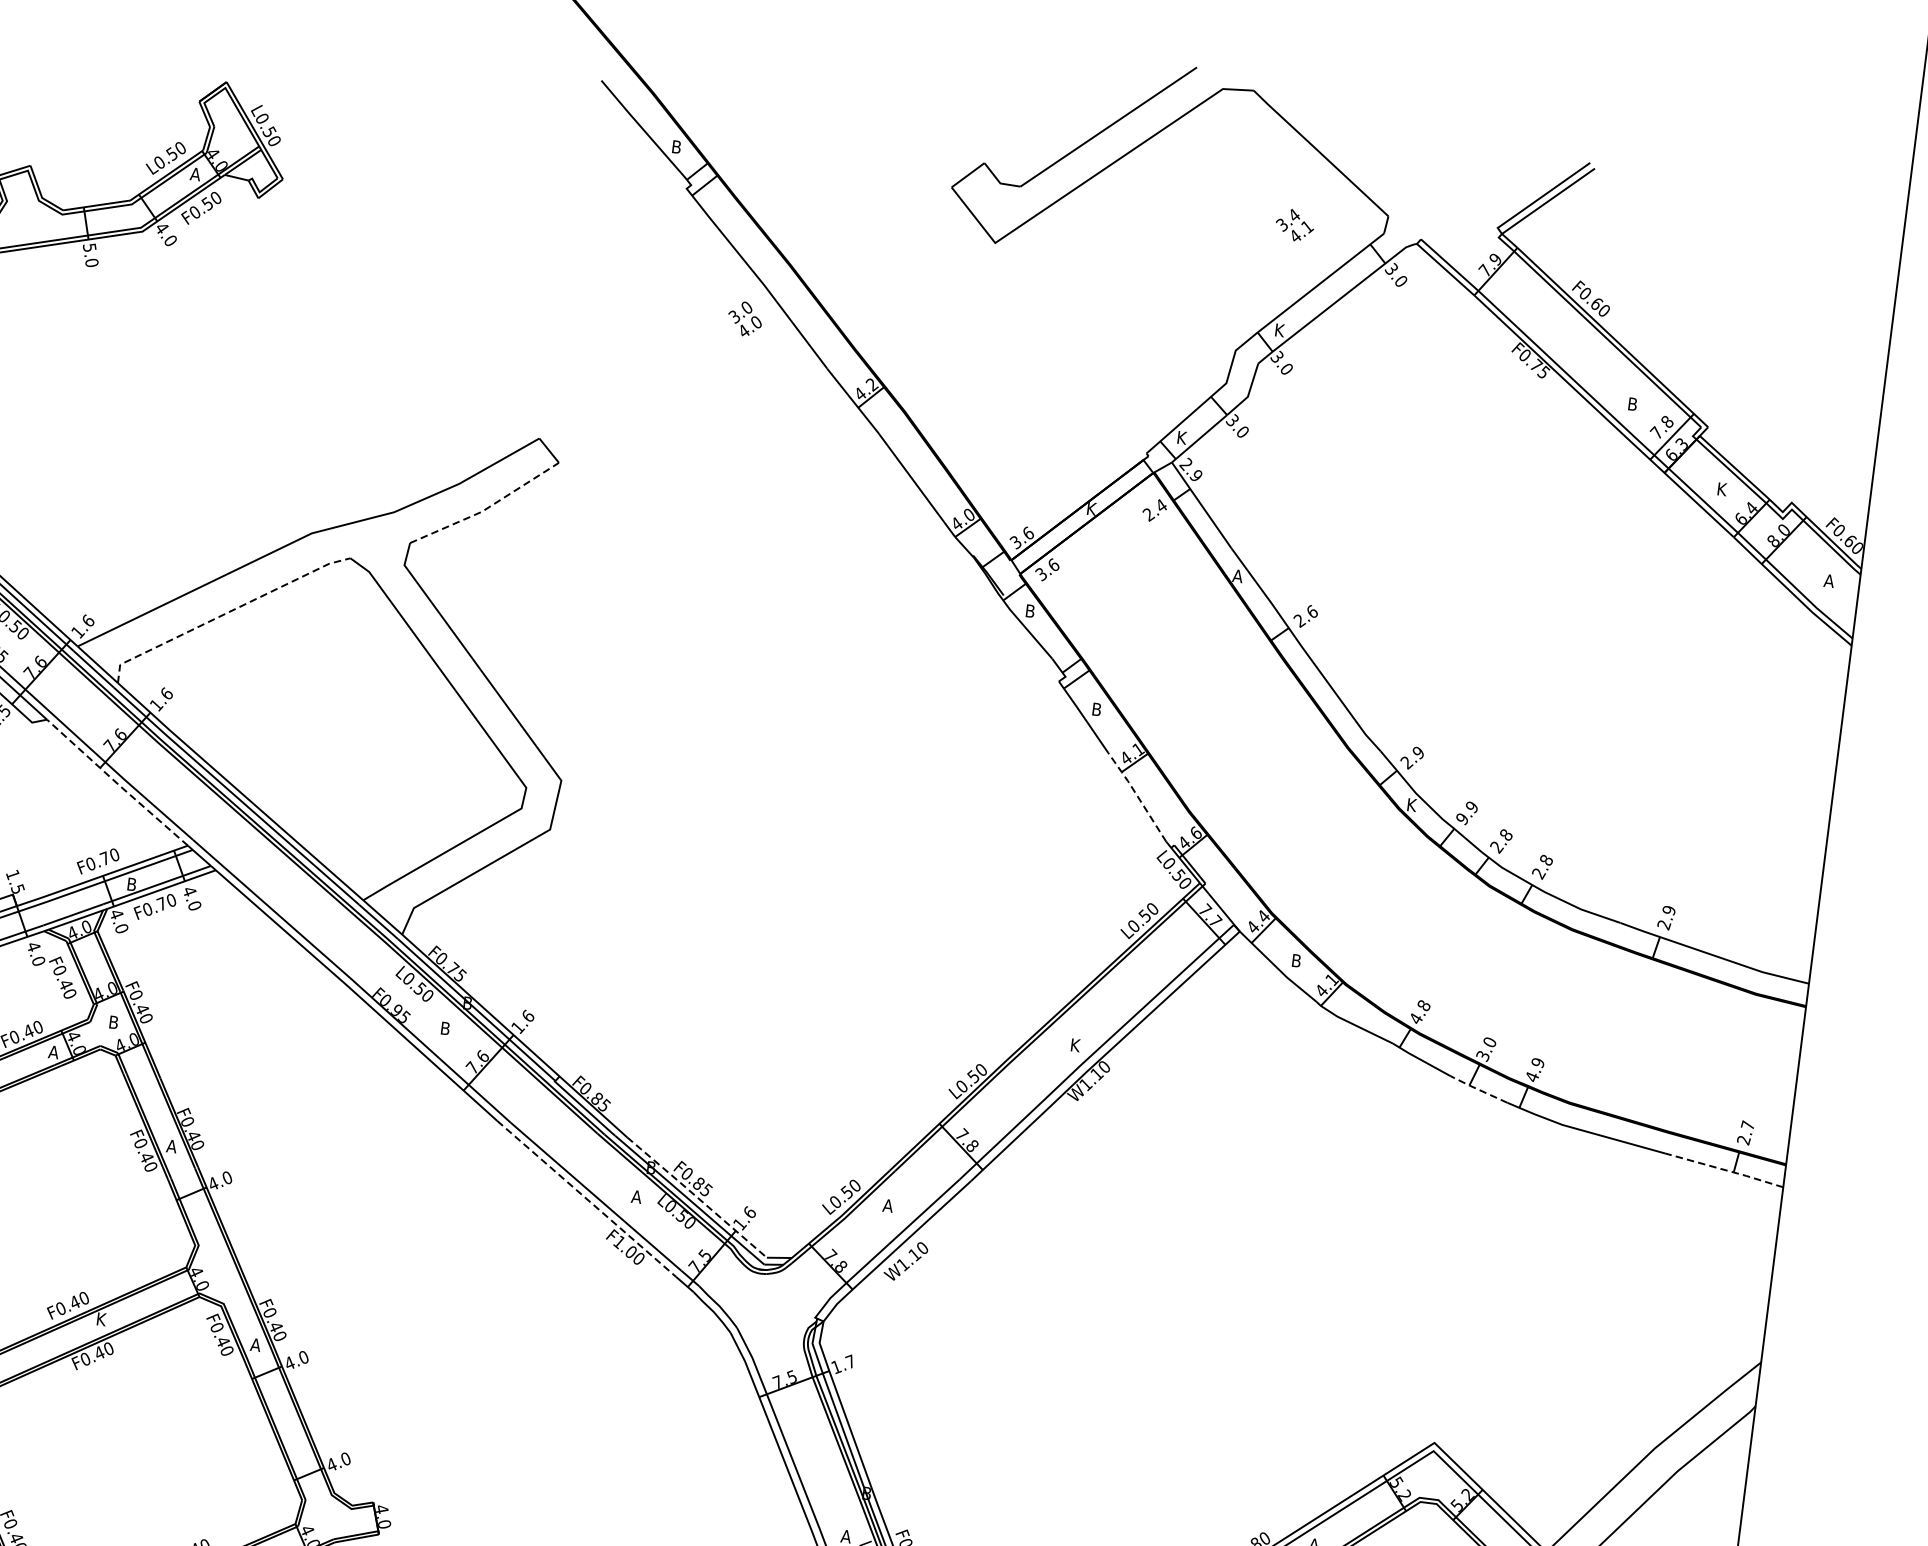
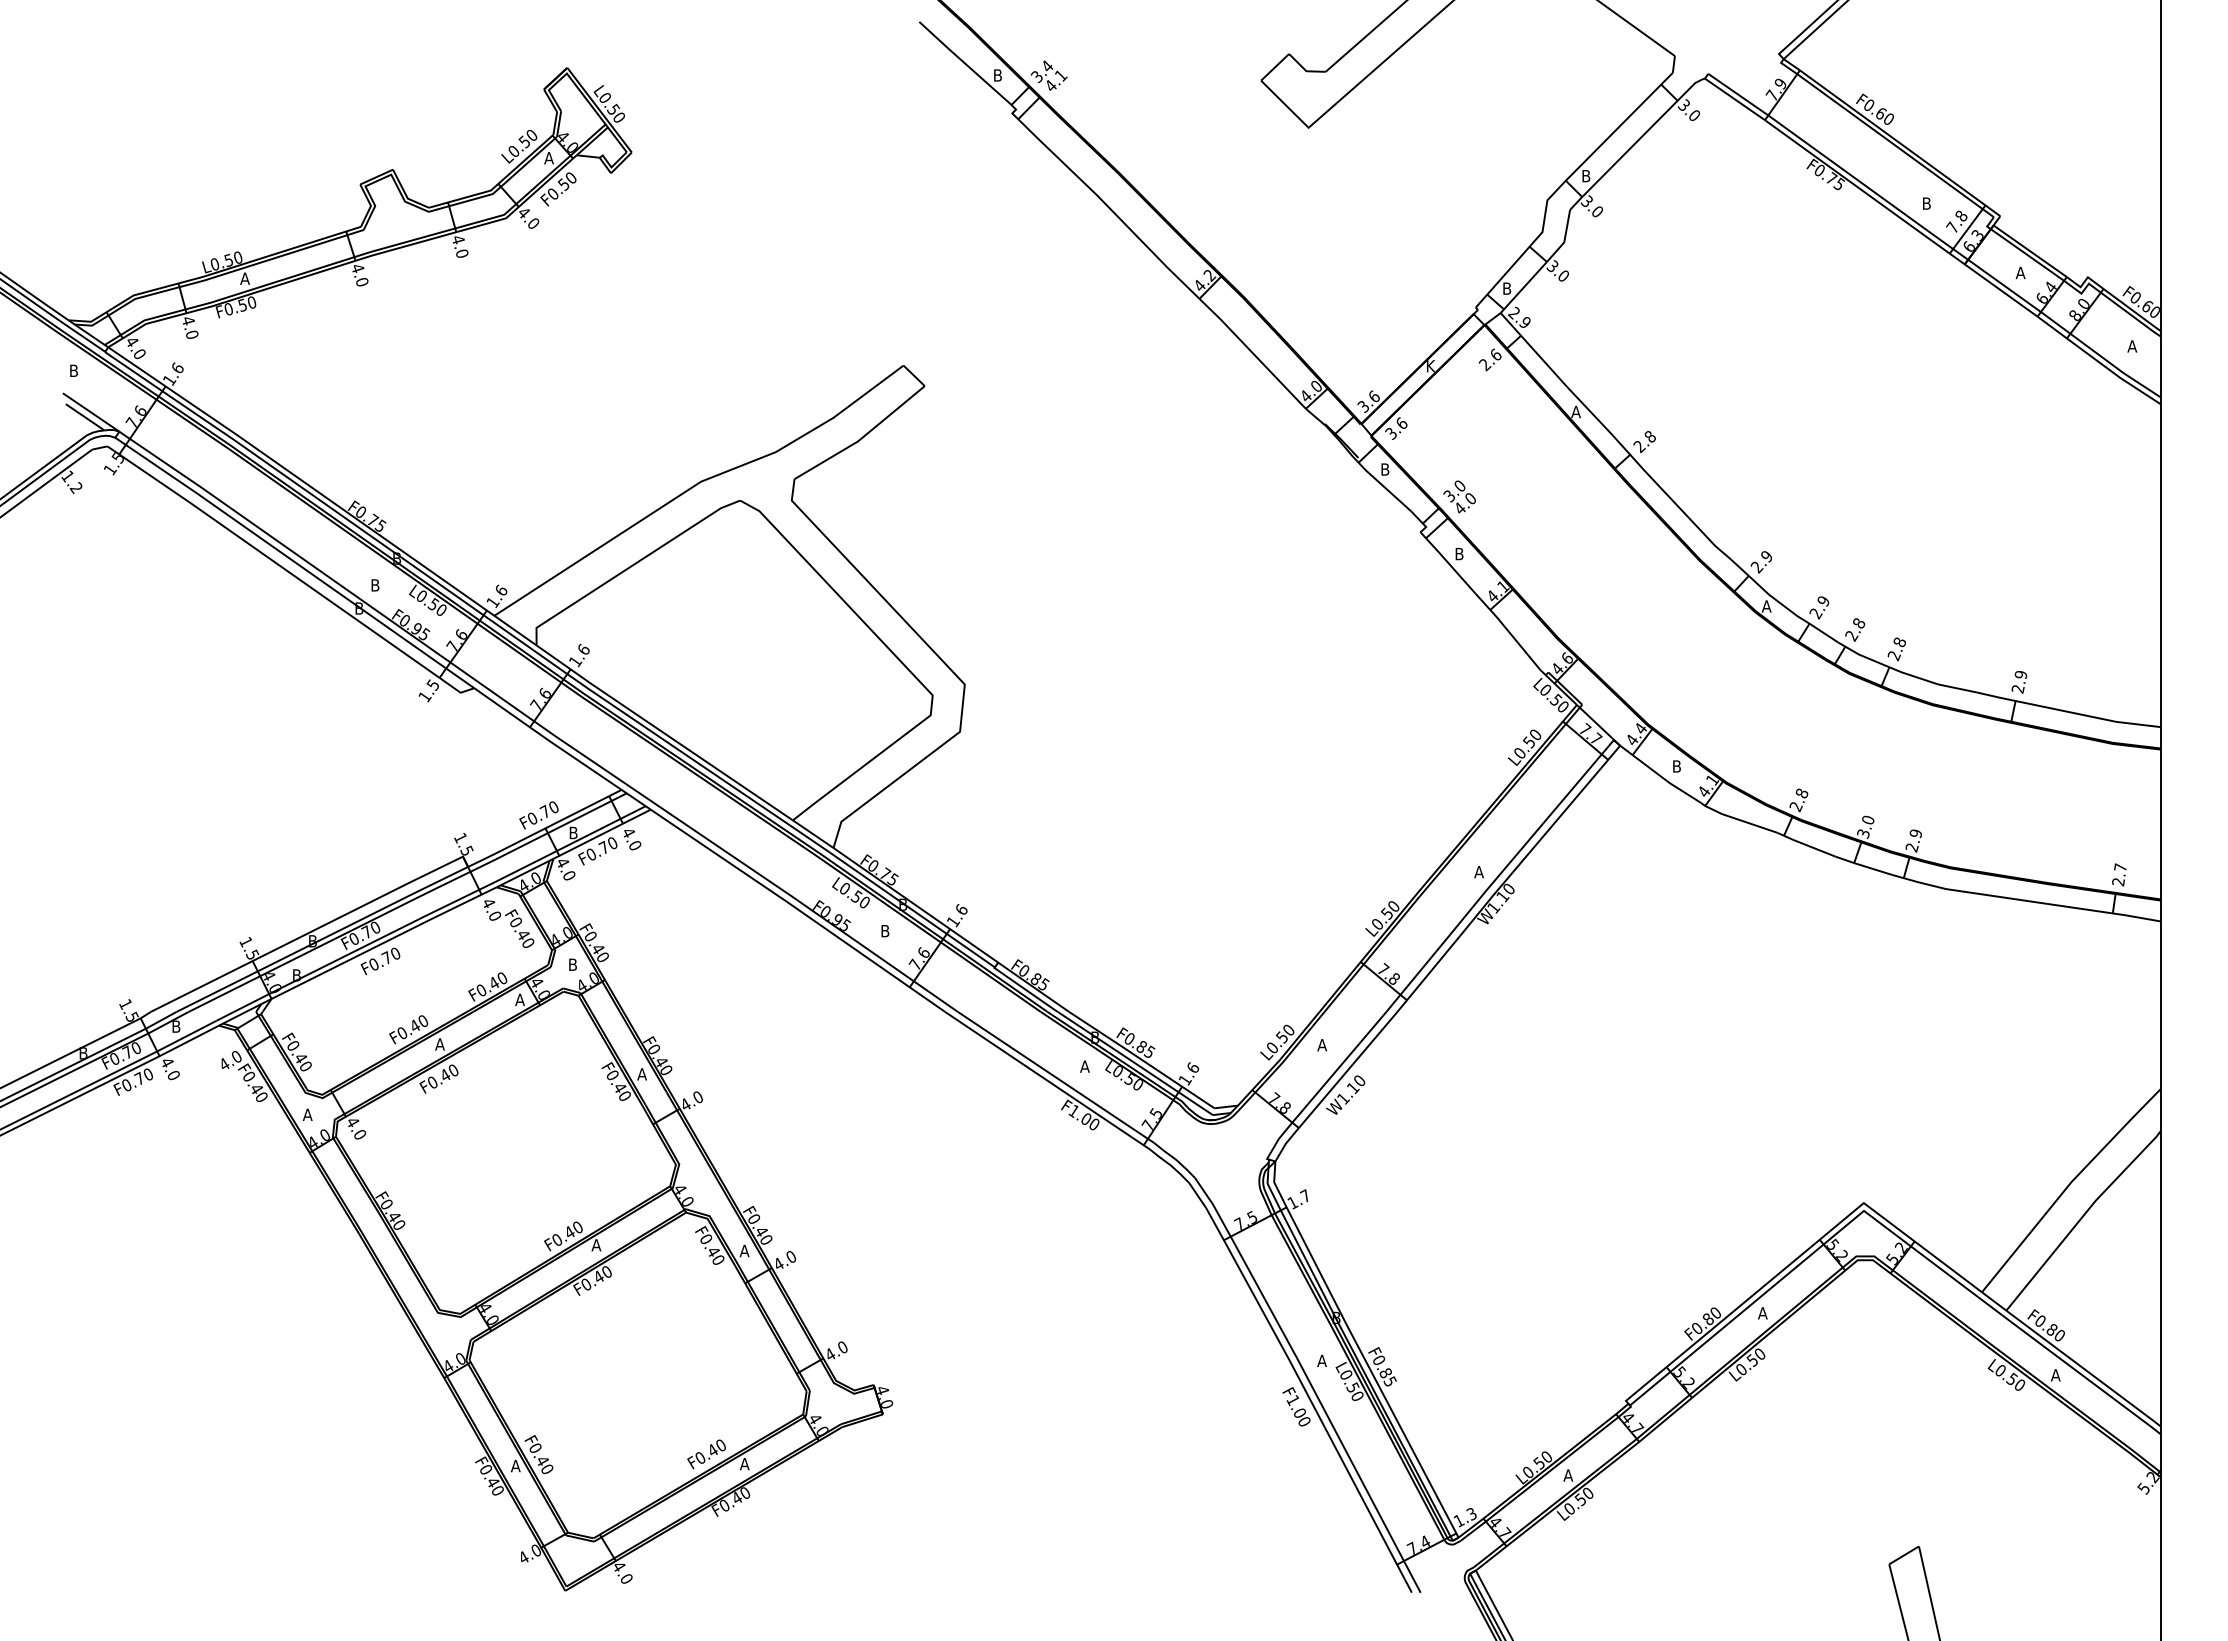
text: (1295, 225) -> (1049, 75), moved
text: (88, 247) -> (457, 239), 5.0 -> 4.0
text: (745, 318) -> (1459, 496), moved
text: (1280, 330) -> (1587, 176), K -> B
text: (1182, 437) -> (1507, 288), K -> B
text: (1721, 488) -> (2020, 272), K -> A
text: (1162, 505) -> (1496, 354), 2.4 -> 2.6
line: (486, 508) -> (862, 437), dashed -> solid
text: (1311, 611) -> (1649, 436), 2.6 -> 2.8
line: (226, 612) -> (630, 566), dashed -> solid
line: (116, 781) -> (546, 738), dashed -> solid
line: (1137, 794) -> (1507, 629), dashed -> solid
text: (1411, 805) -> (1766, 606), K -> A
text: (1461, 819) -> (1815, 614), 9.9 -> 2.9
text: (1415, 1019) -> (1795, 807), 4.8 -> 2.8
text: (1074, 1045) -> (1478, 872), K -> A
text: (1531, 1076) -> (1911, 847), 4.9 -> 2.9
line: (1477, 1089) -> (1862, 865), dashed -> solid
line: (1725, 1170) -> (2104, 912), dashed -> solid
line: (696, 1196) -> (1141, 1059), dashed -> solid
line: (586, 1199) -> (1038, 1074), dashed -> solid
text: (101, 1319) -> (596, 1245), K -> A

